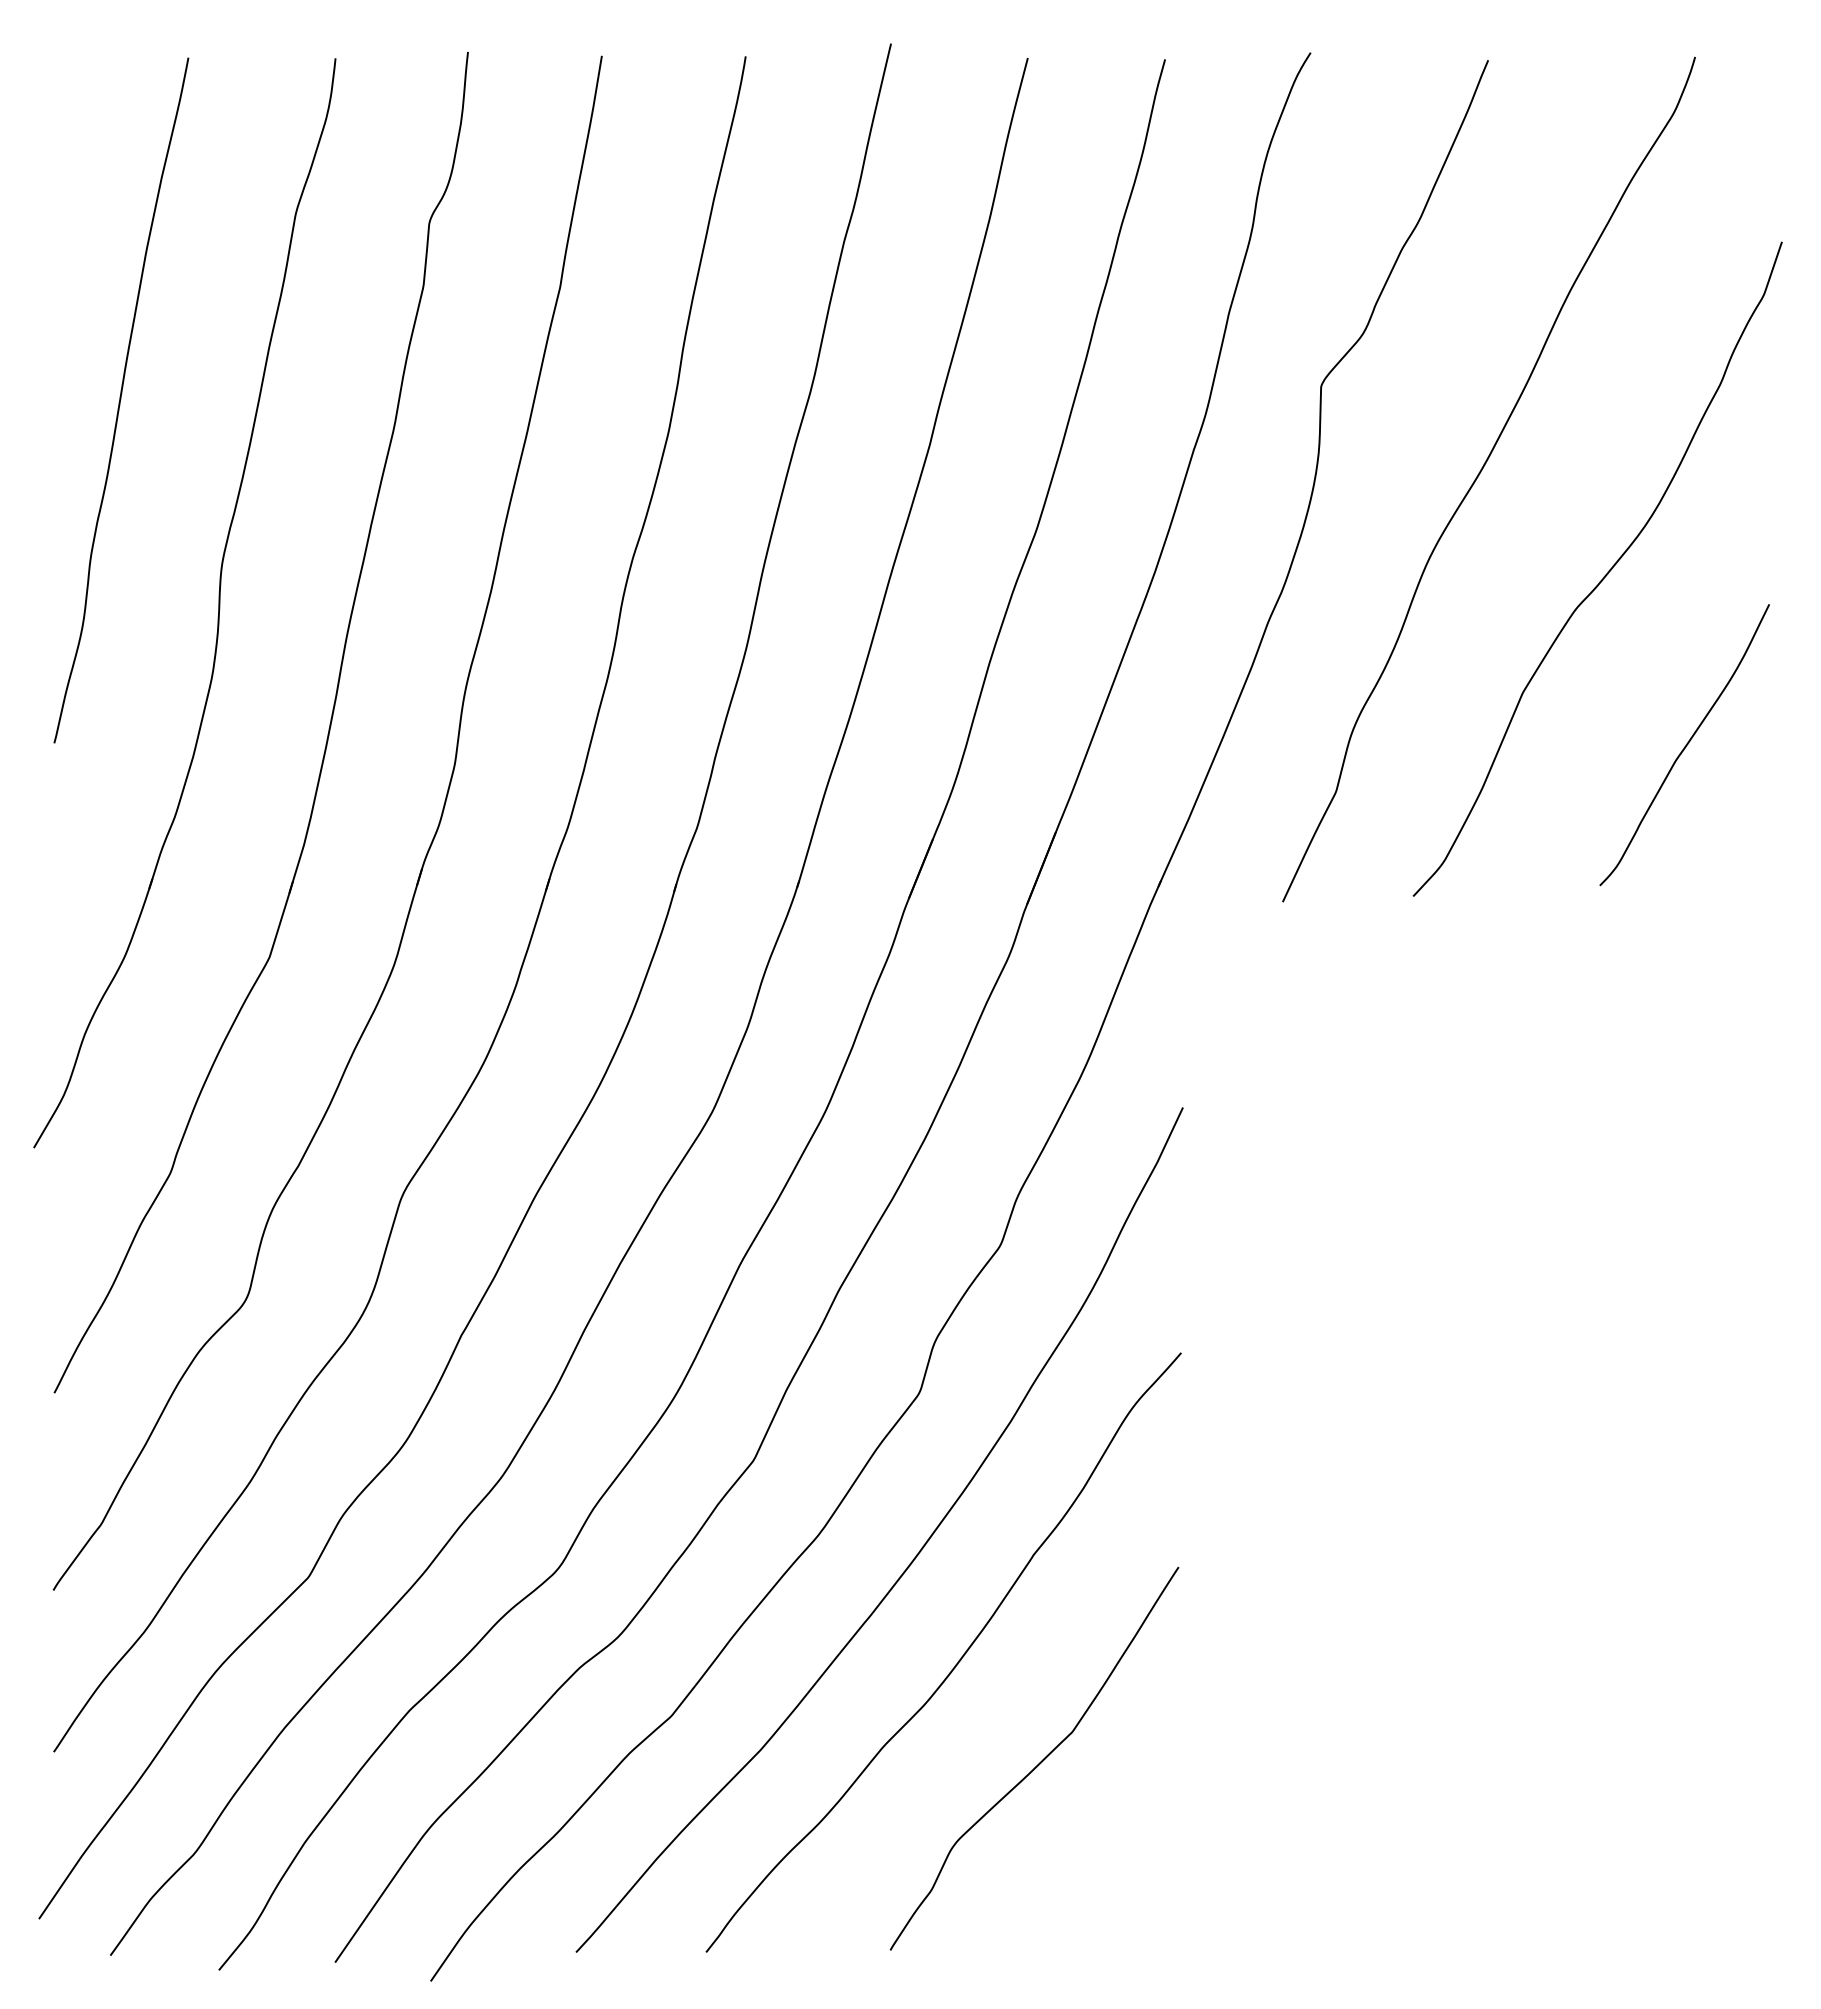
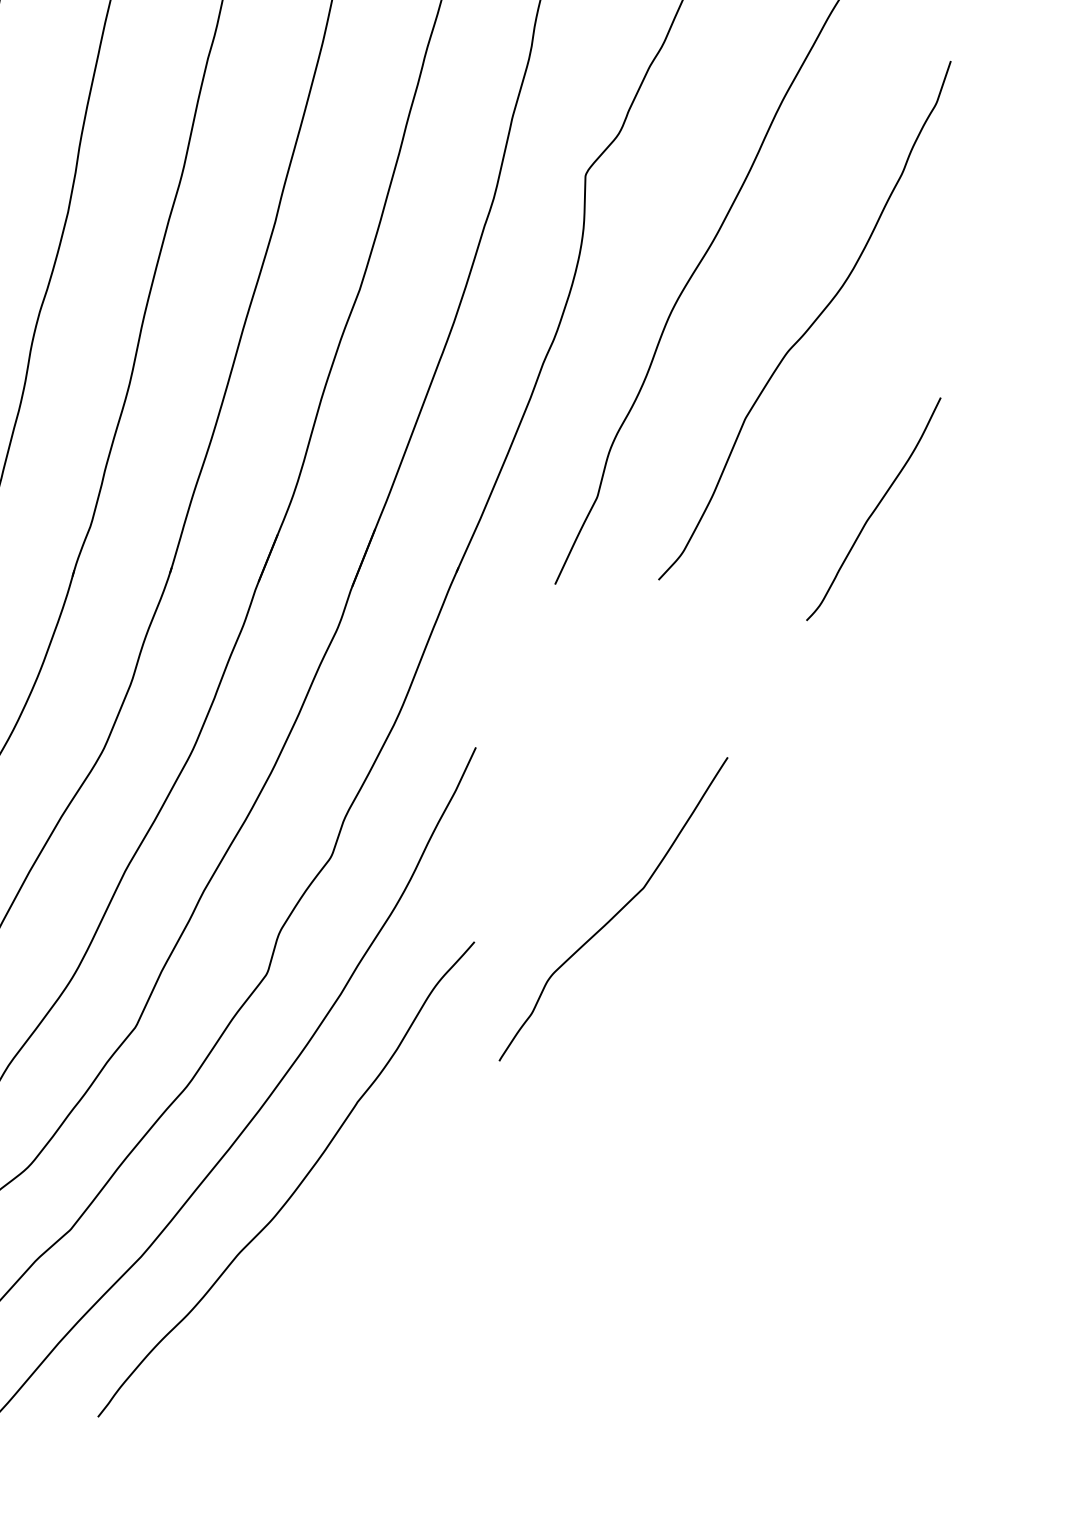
curve: (1685, 745) -> (874, 509), moved
curve: (1039, 1762) -> (617, 912), moved

